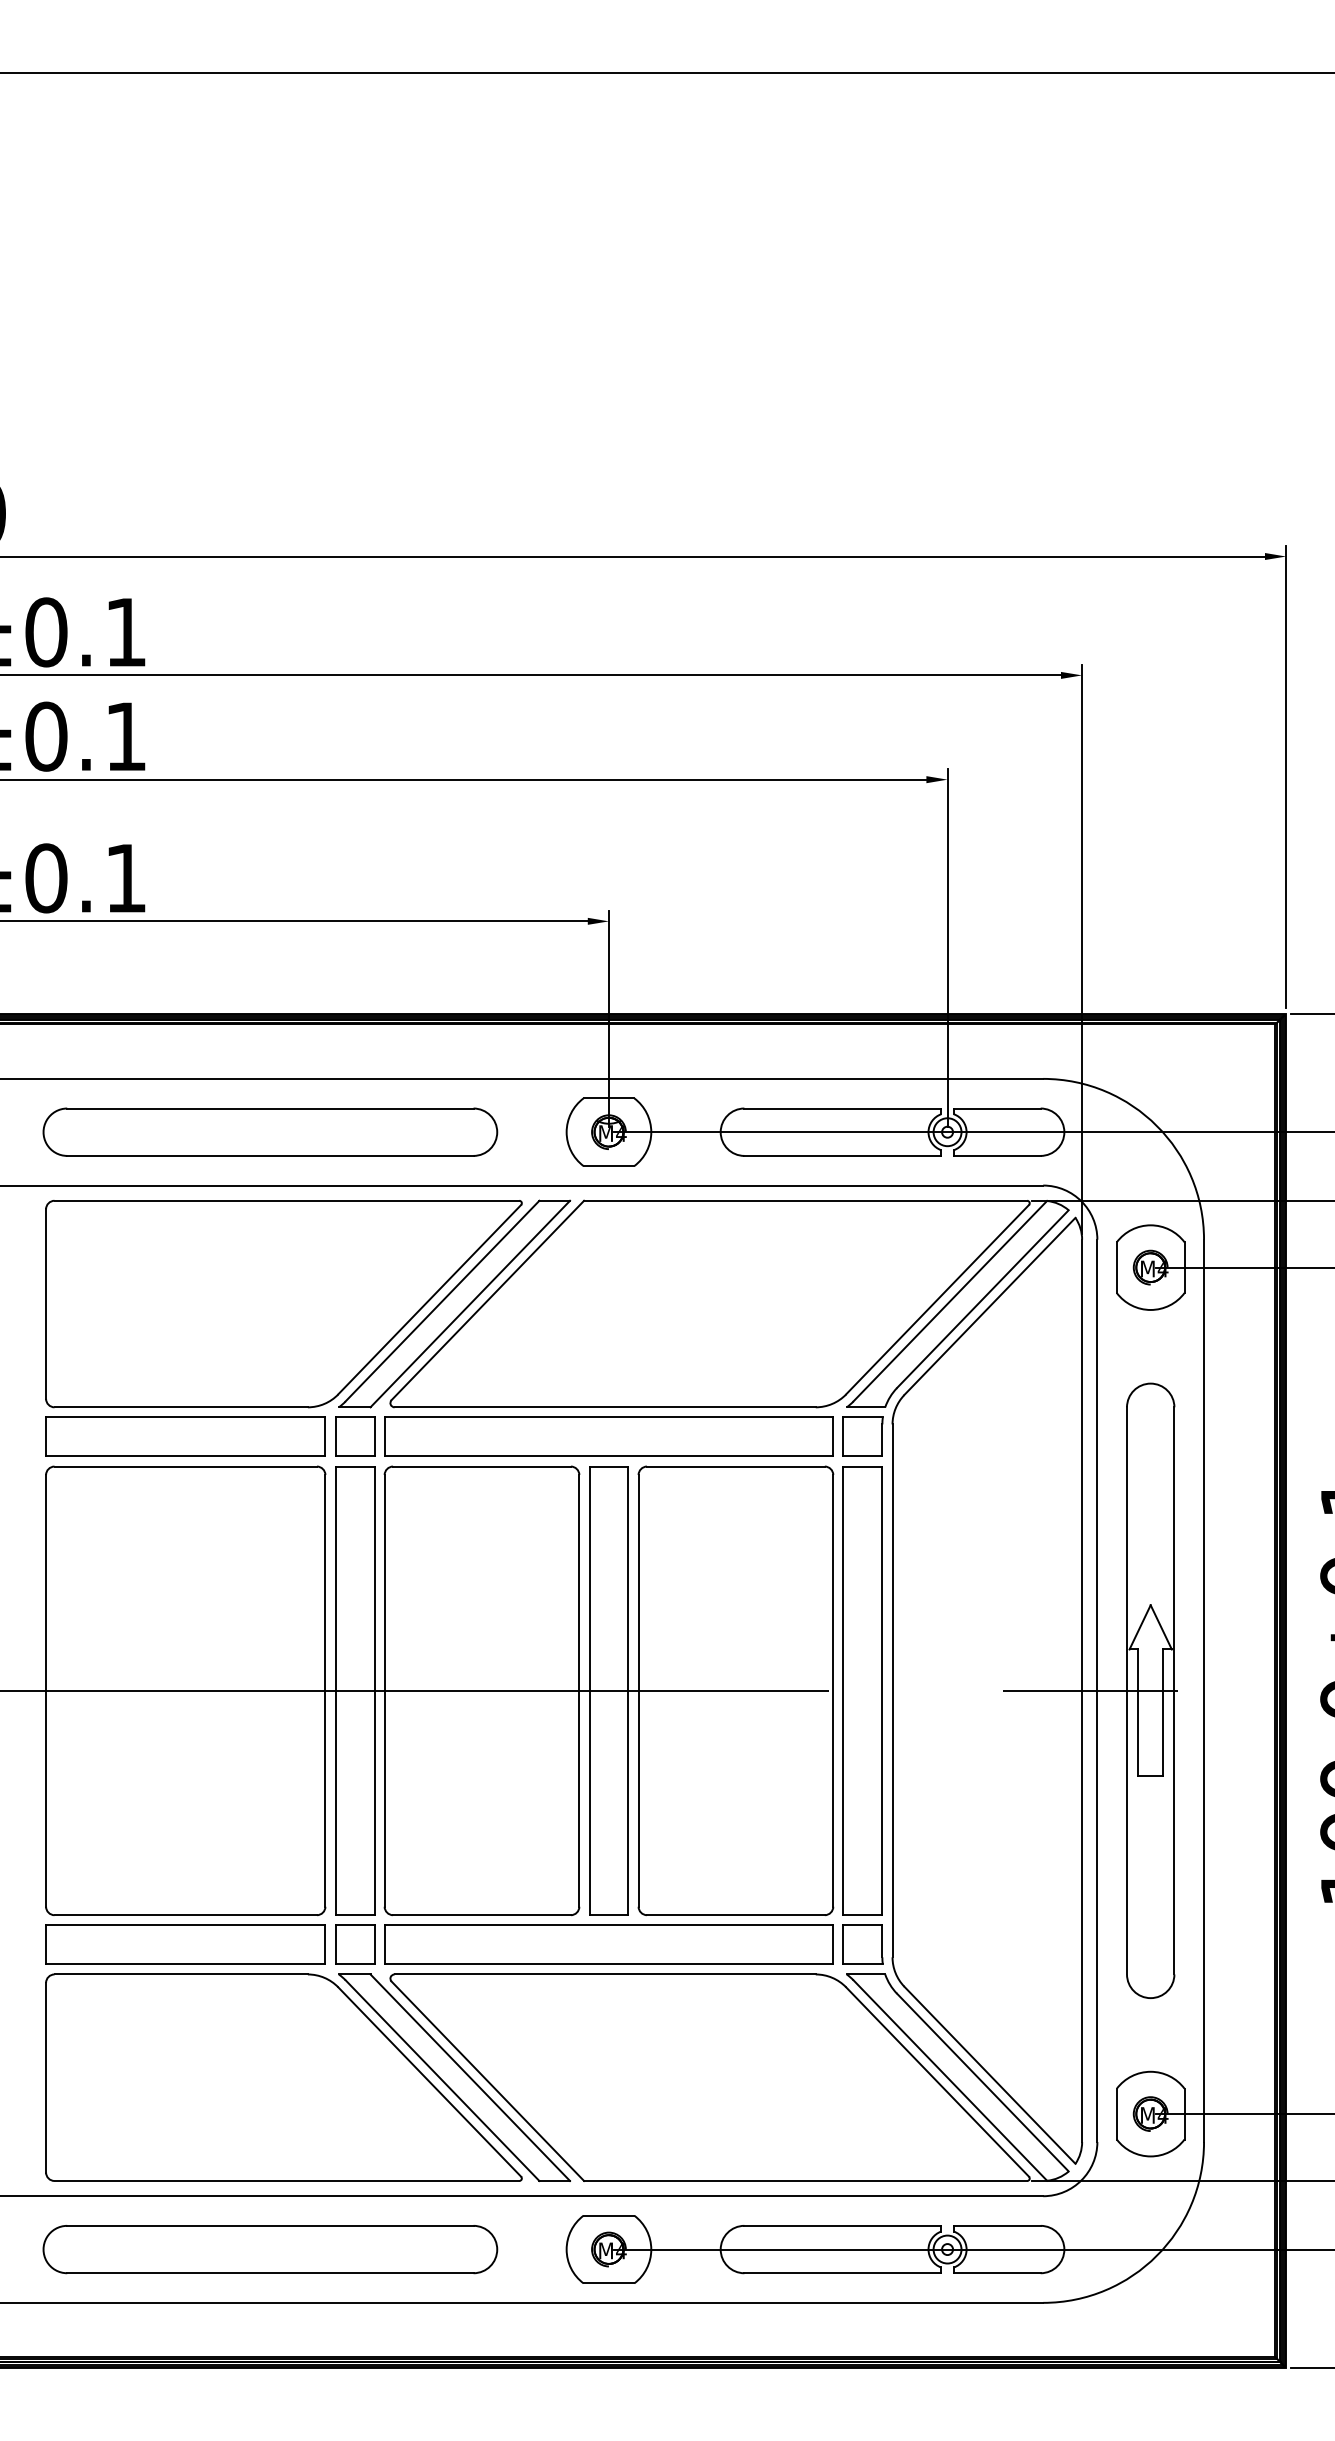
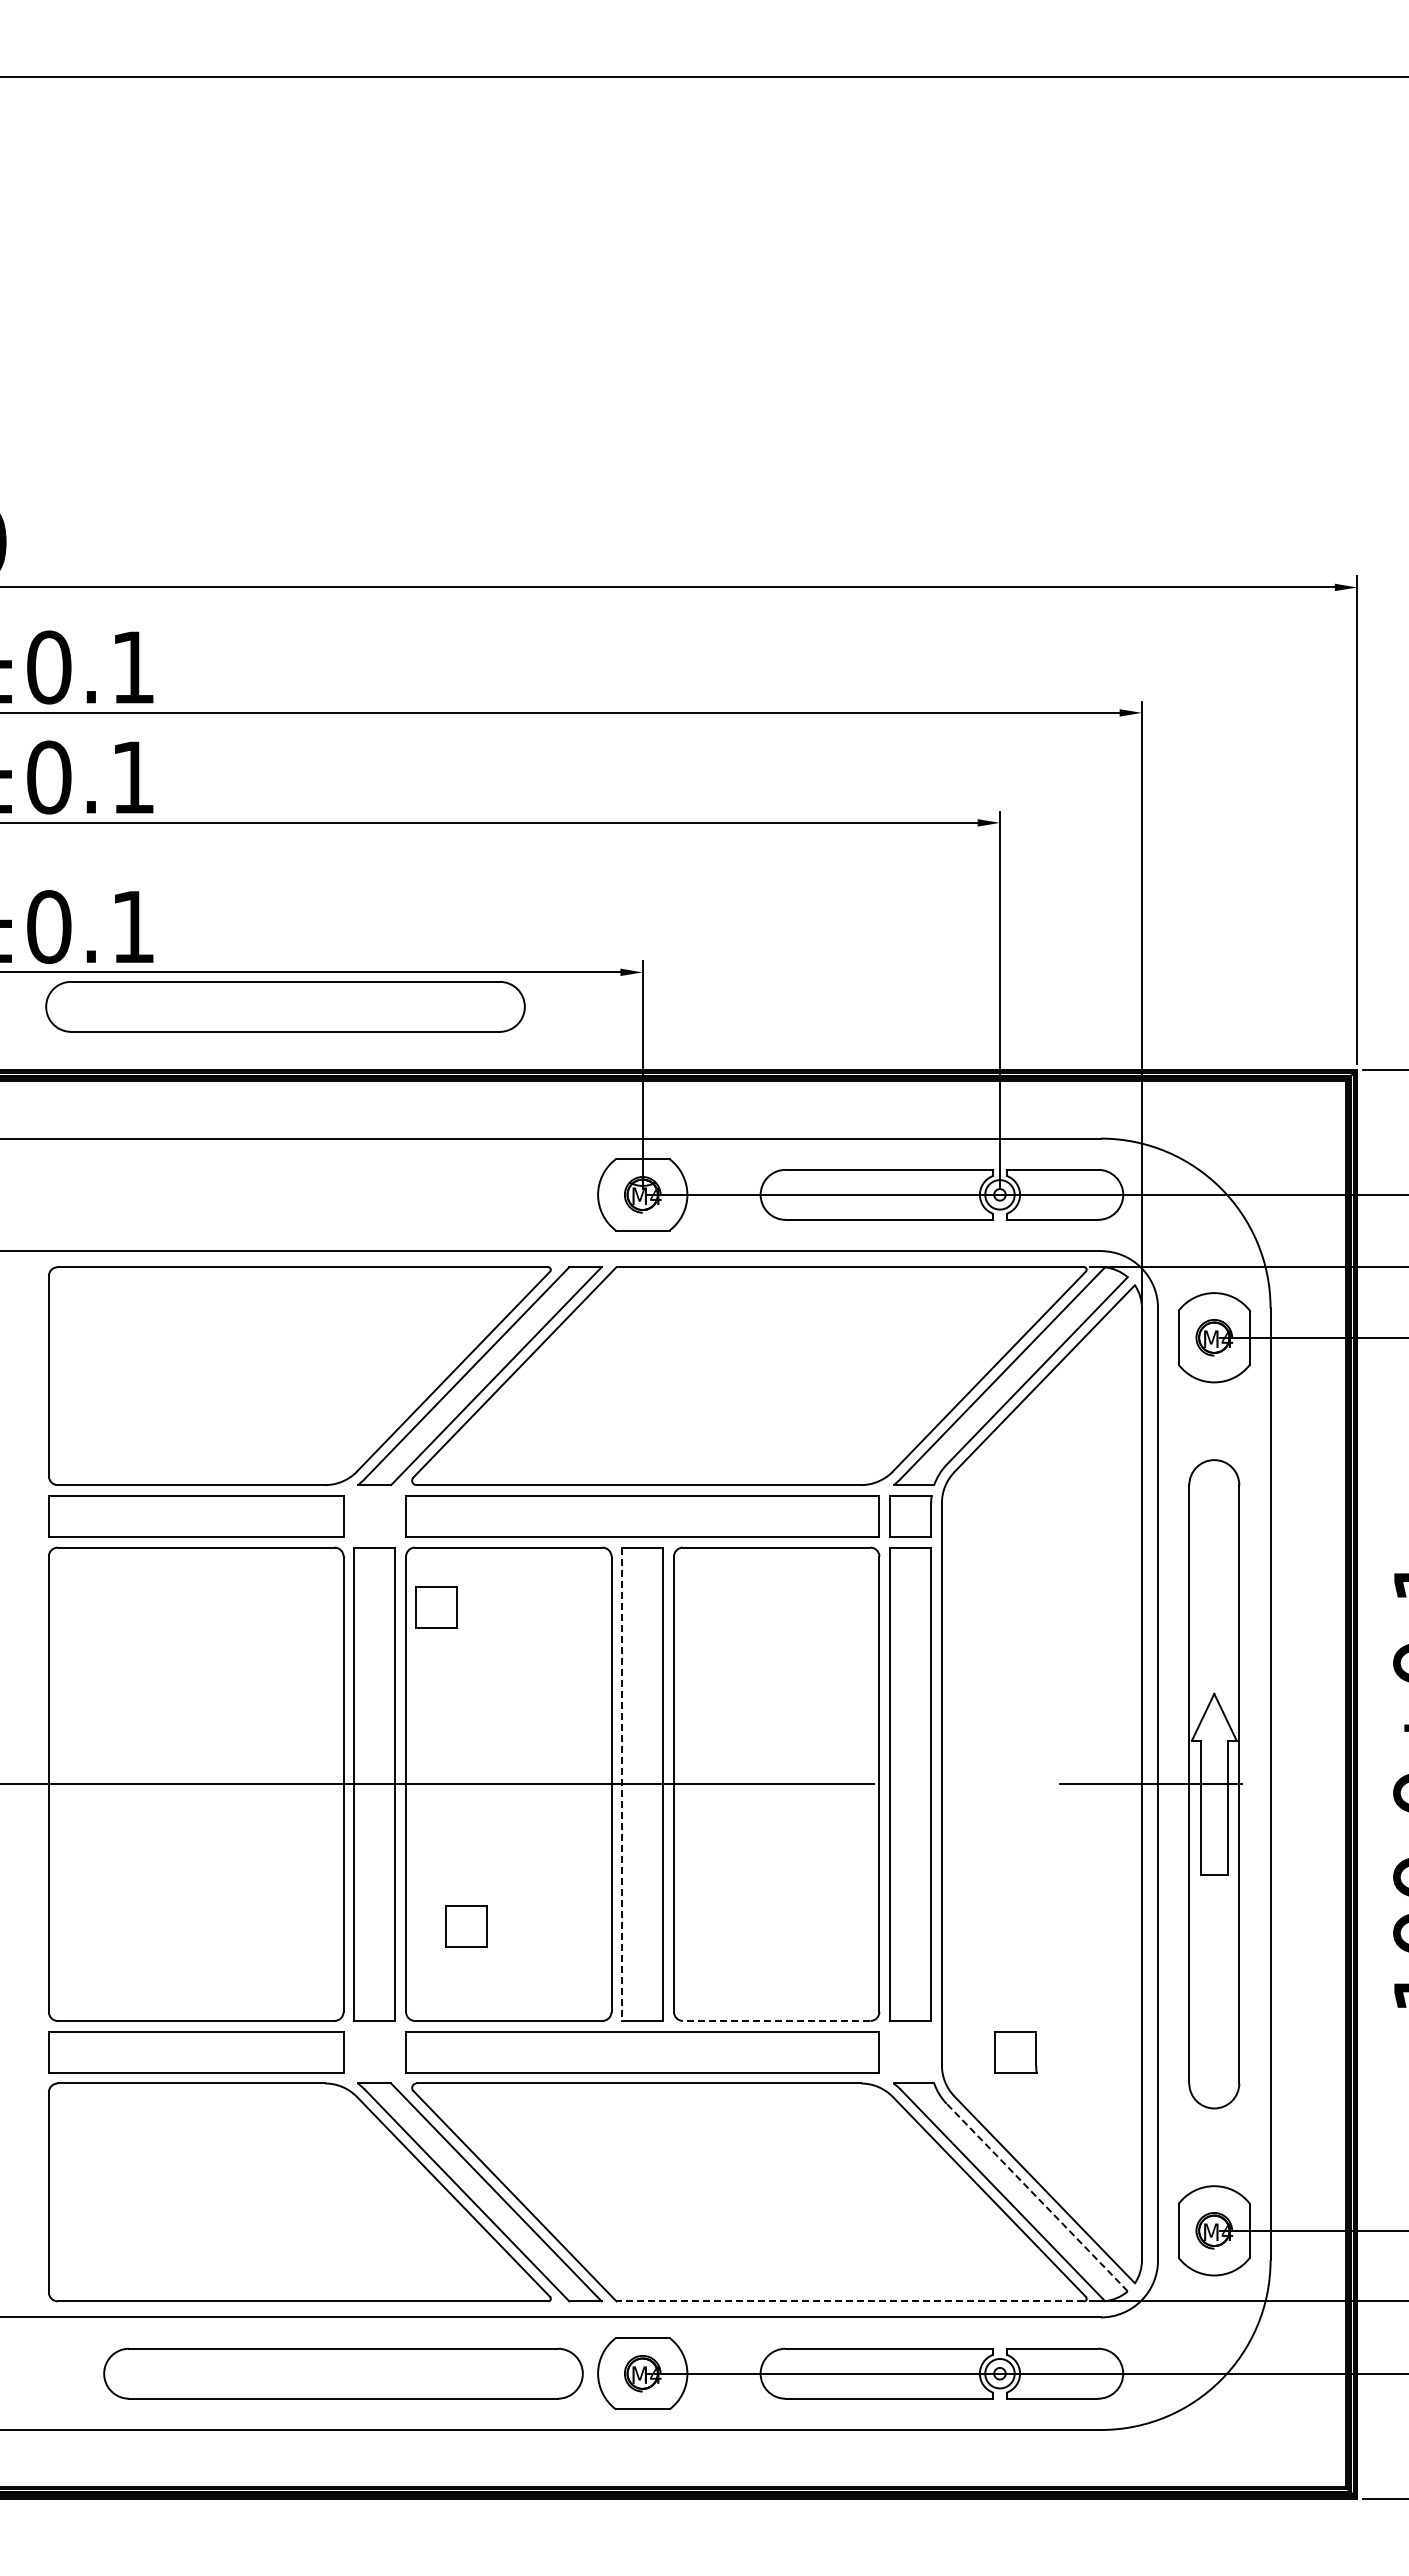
part: (270, 1131) -> (285, 1006), moved
part: (354, 1437) -> (436, 1607), moved
line: (589, 1691) -> (622, 1784), solid -> dashed
line: (735, 1914) -> (776, 2020), solid -> dashed
part: (354, 1945) -> (466, 1926), moved
part: (862, 1945) -> (1015, 2052), moved
line: (982, 2082) -> (1036, 2197), solid -> dashed
line: (805, 2181) -> (850, 2301), solid -> dashed
part: (270, 2249) -> (343, 2373), moved

